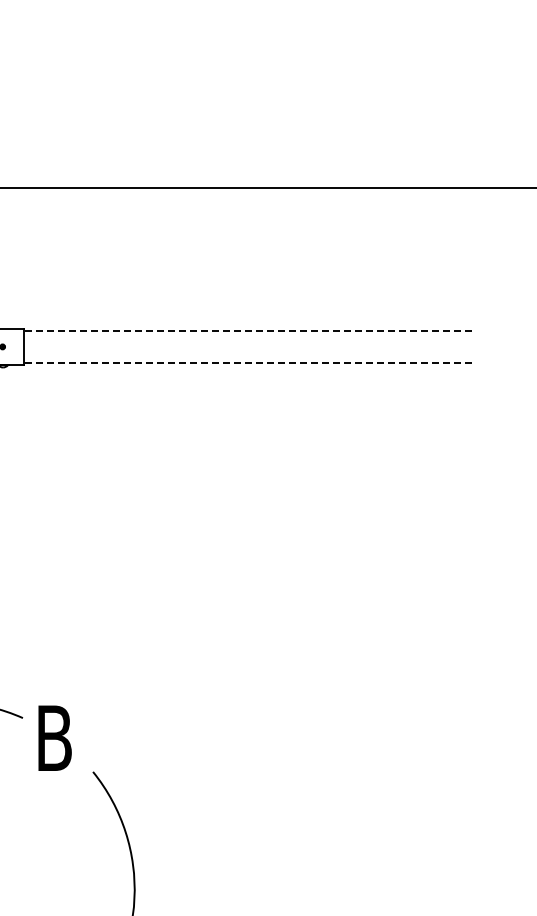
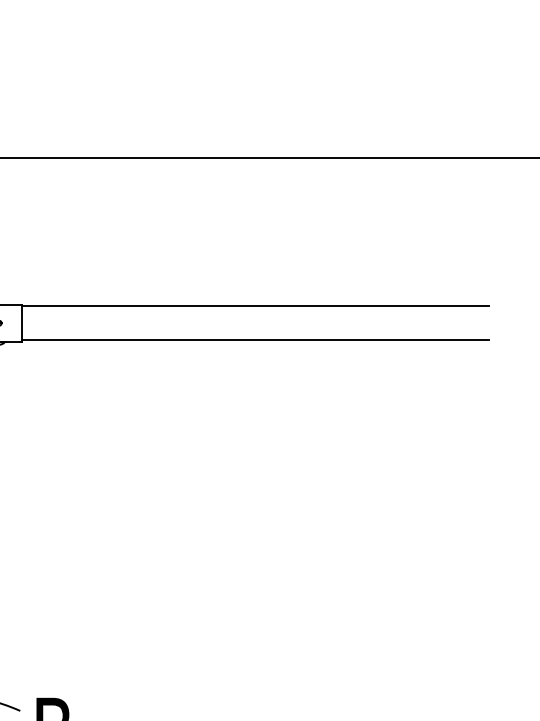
line: (248, 330) -> (255, 306), dashed -> solid
line: (248, 363) -> (255, 340), dashed -> solid

